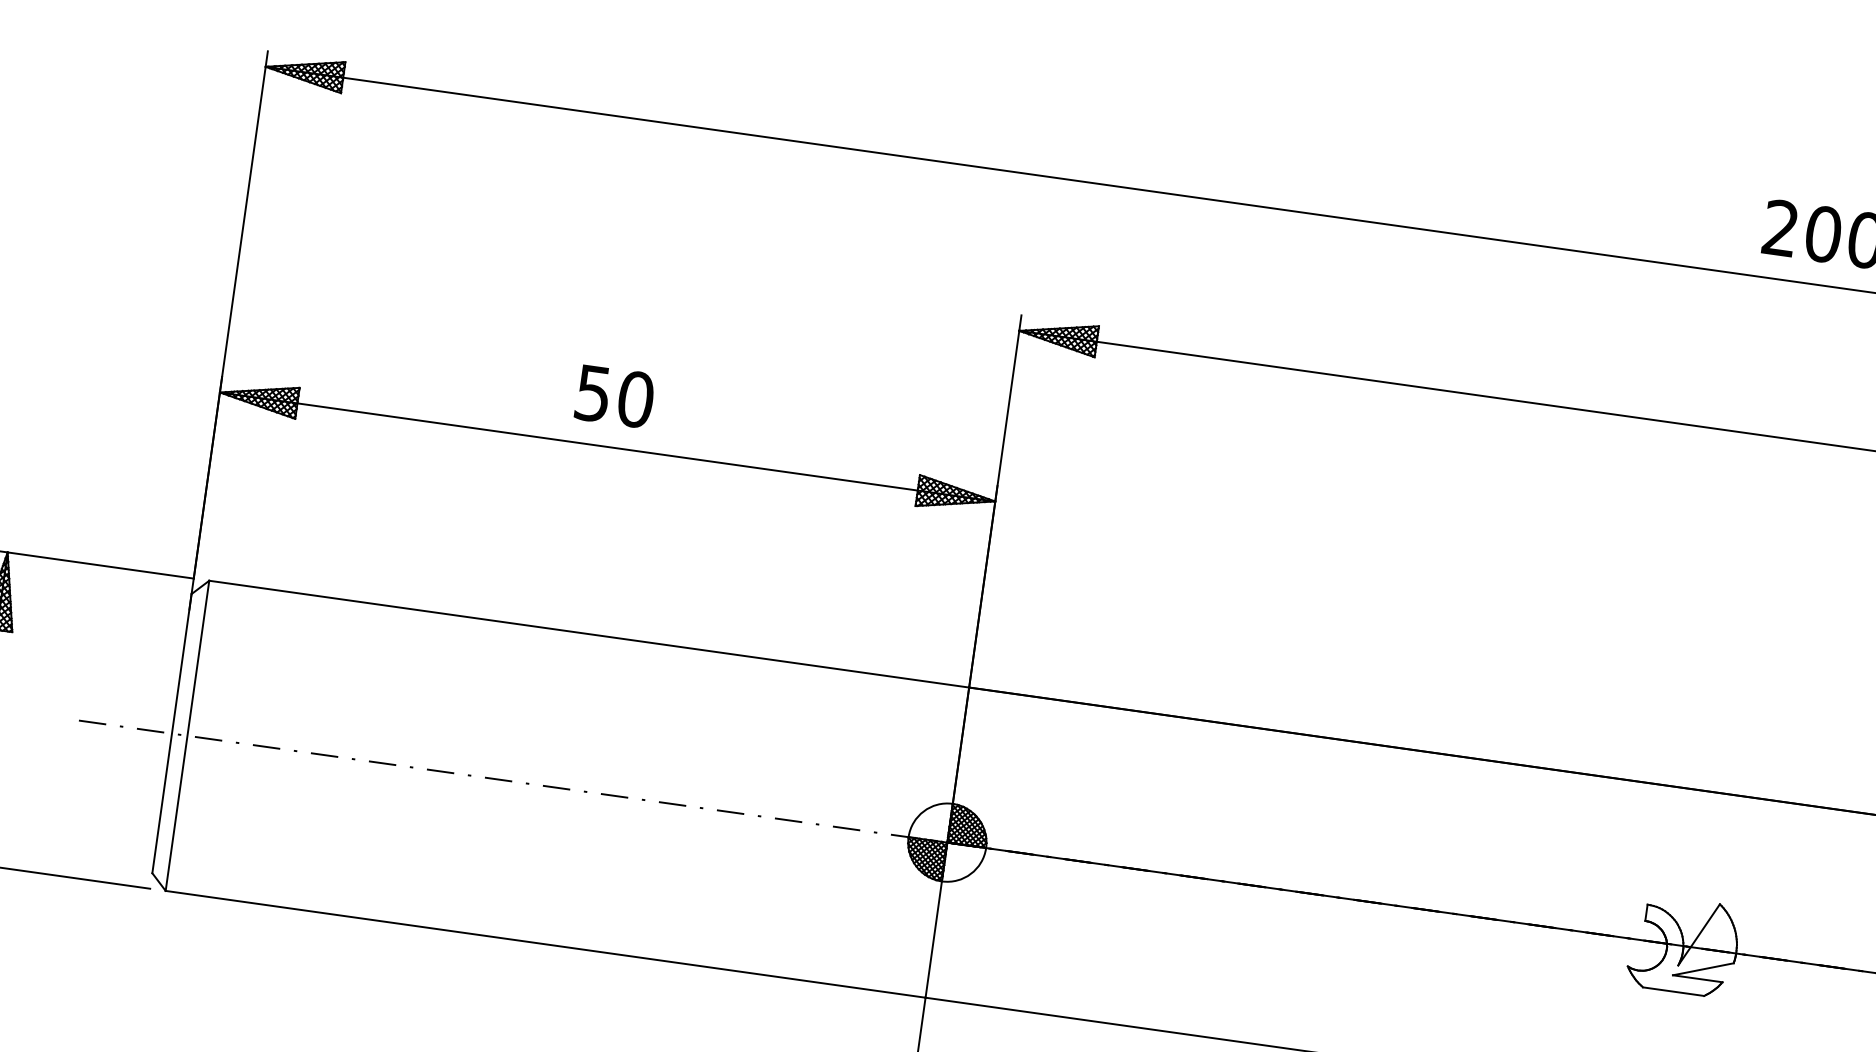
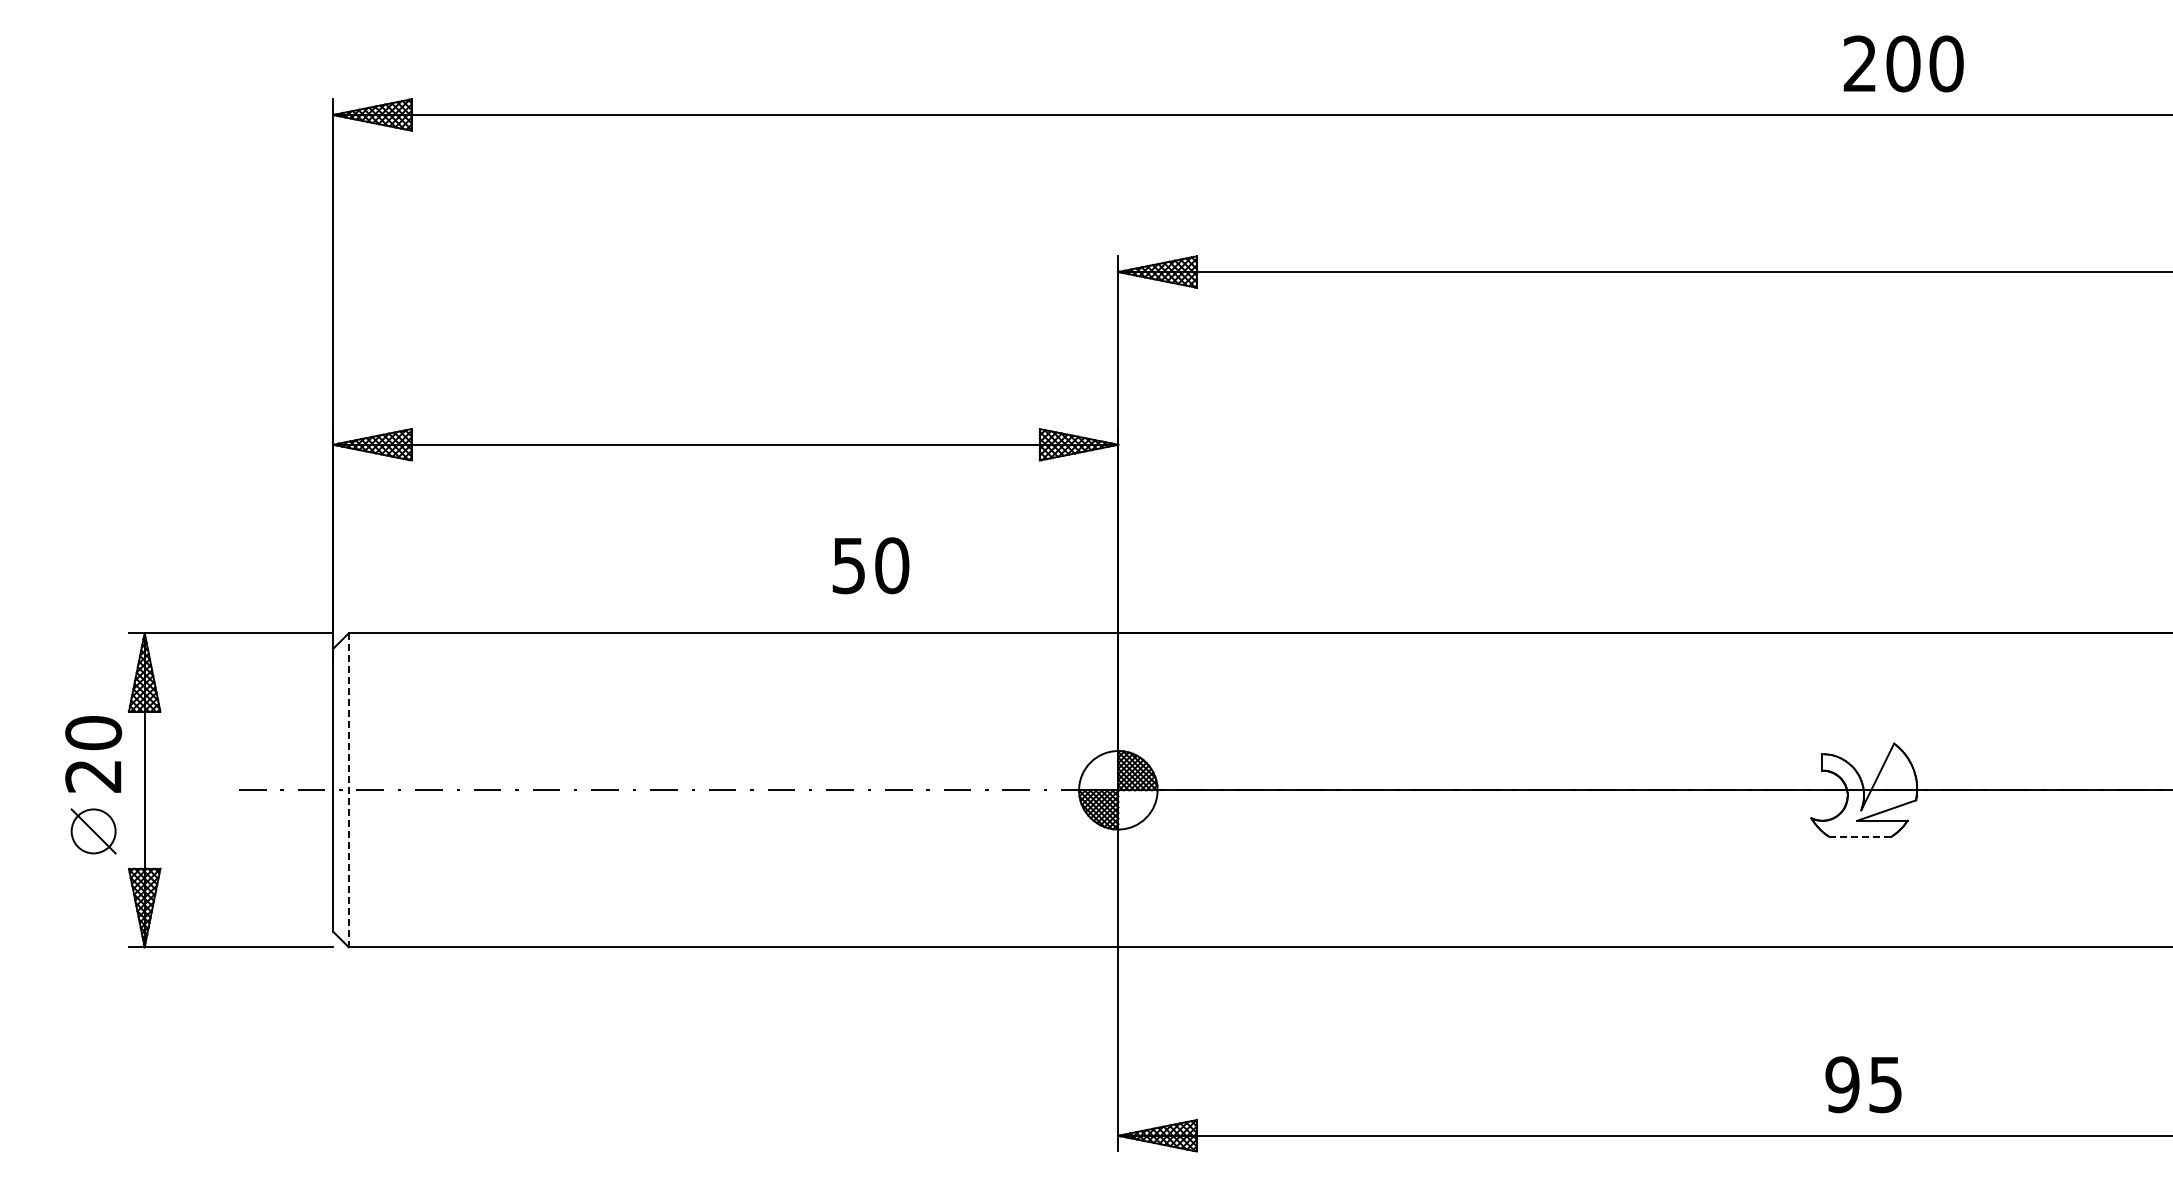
text: (614, 396) -> (870, 565), moved
line: (187, 736) -> (348, 790), solid -> dashed
line: (1673, 991) -> (1860, 836), solid -> dashed

